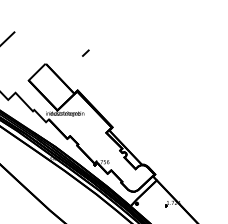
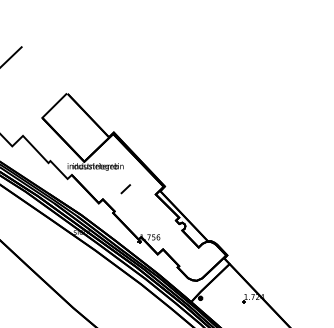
line: (85, 52) -> (125, 188), moved

